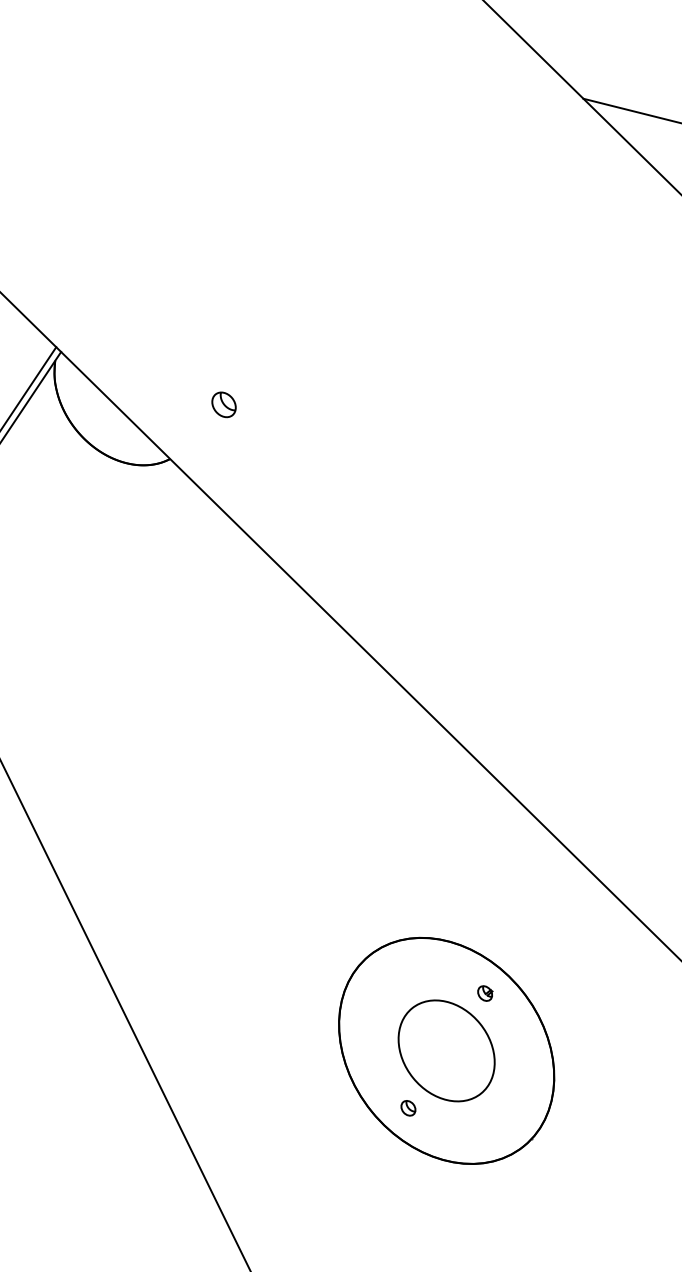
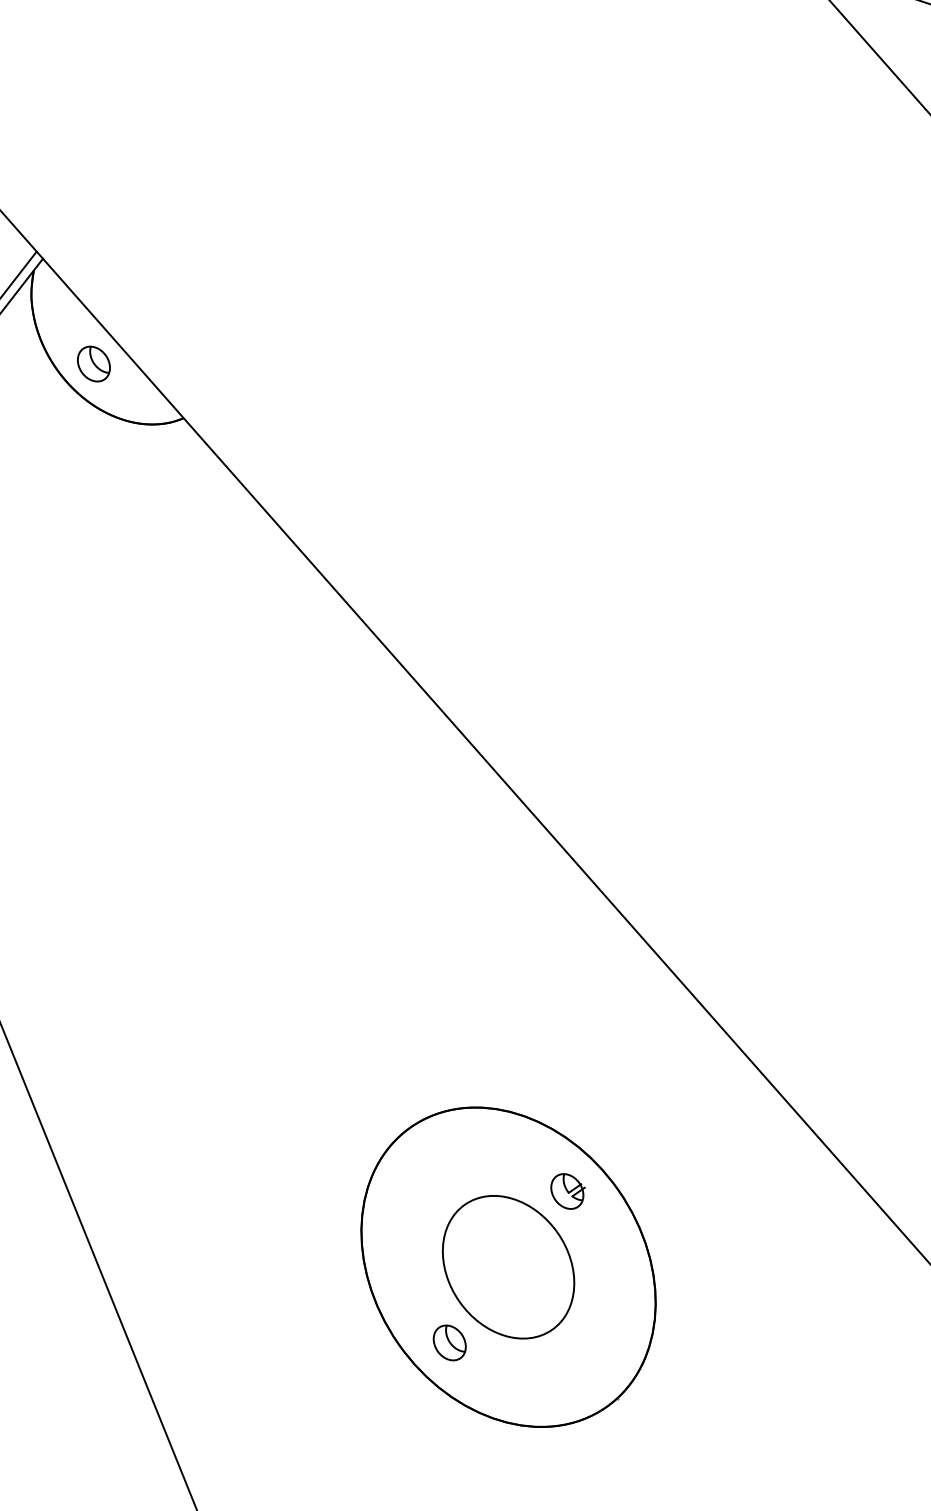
part: (223, 404) -> (93, 363), moved
part: (485, 993) -> (568, 1191), size x1.67
part: (408, 1108) -> (449, 1343), size x1.67

